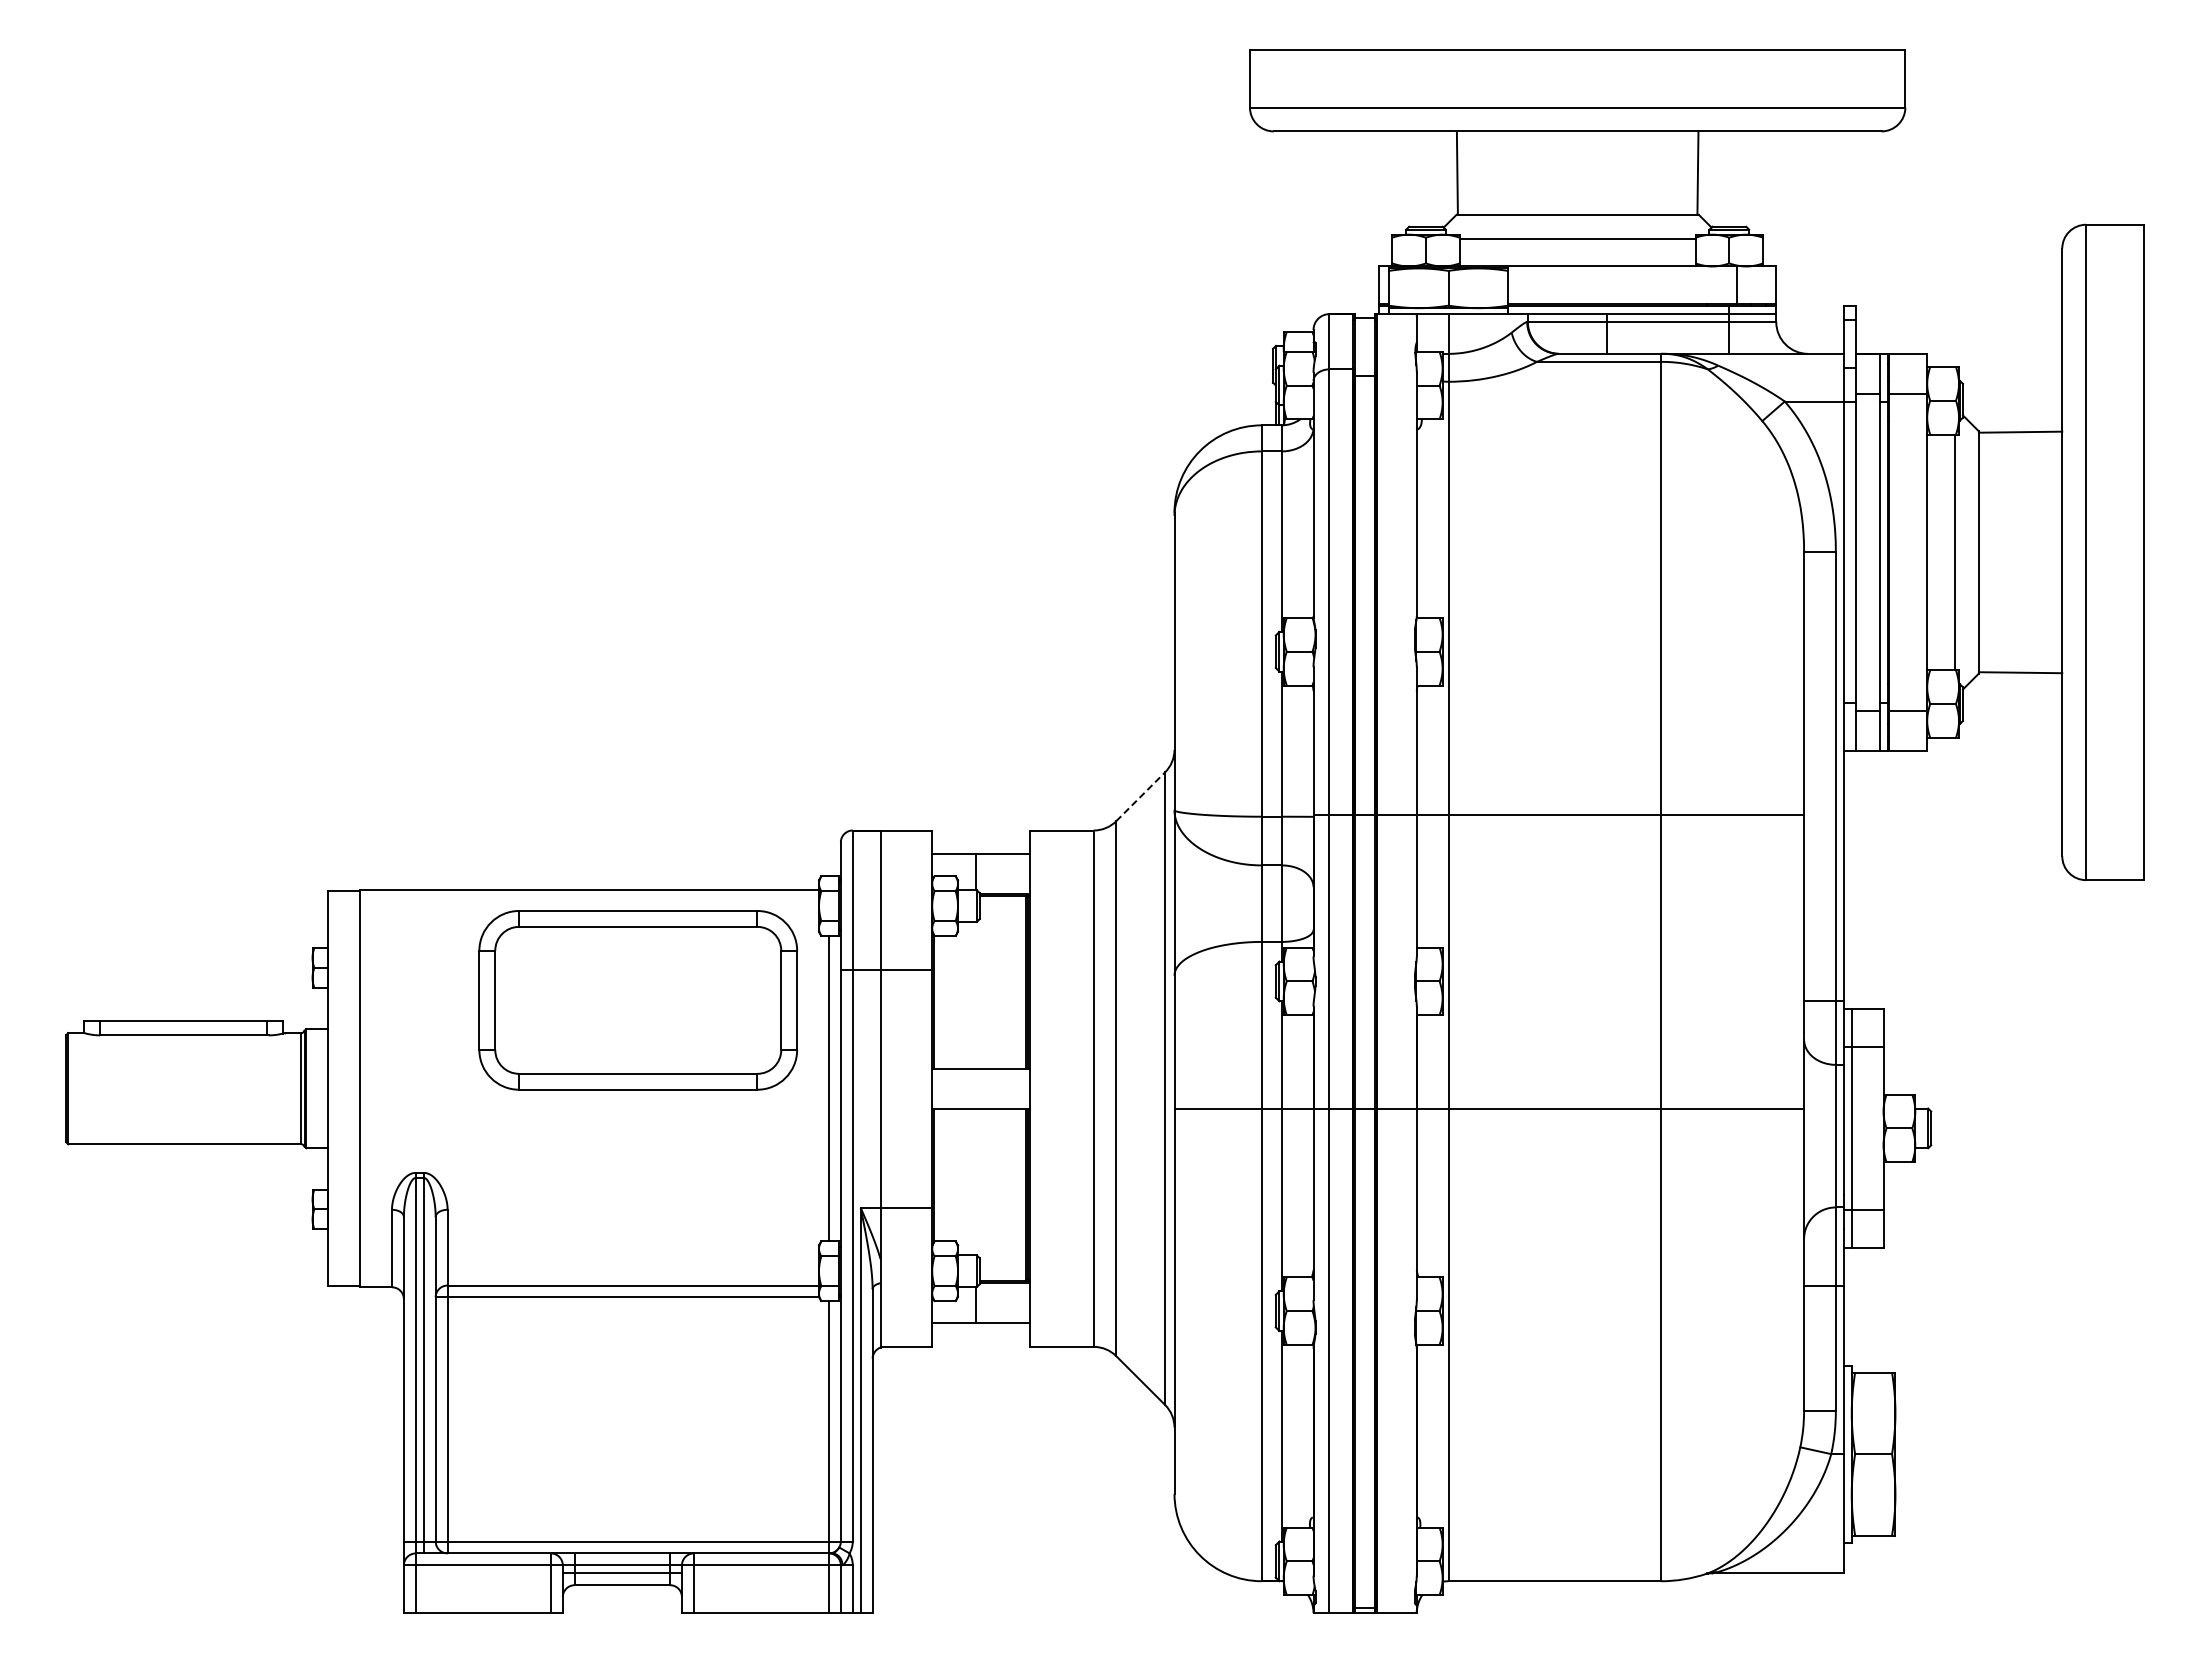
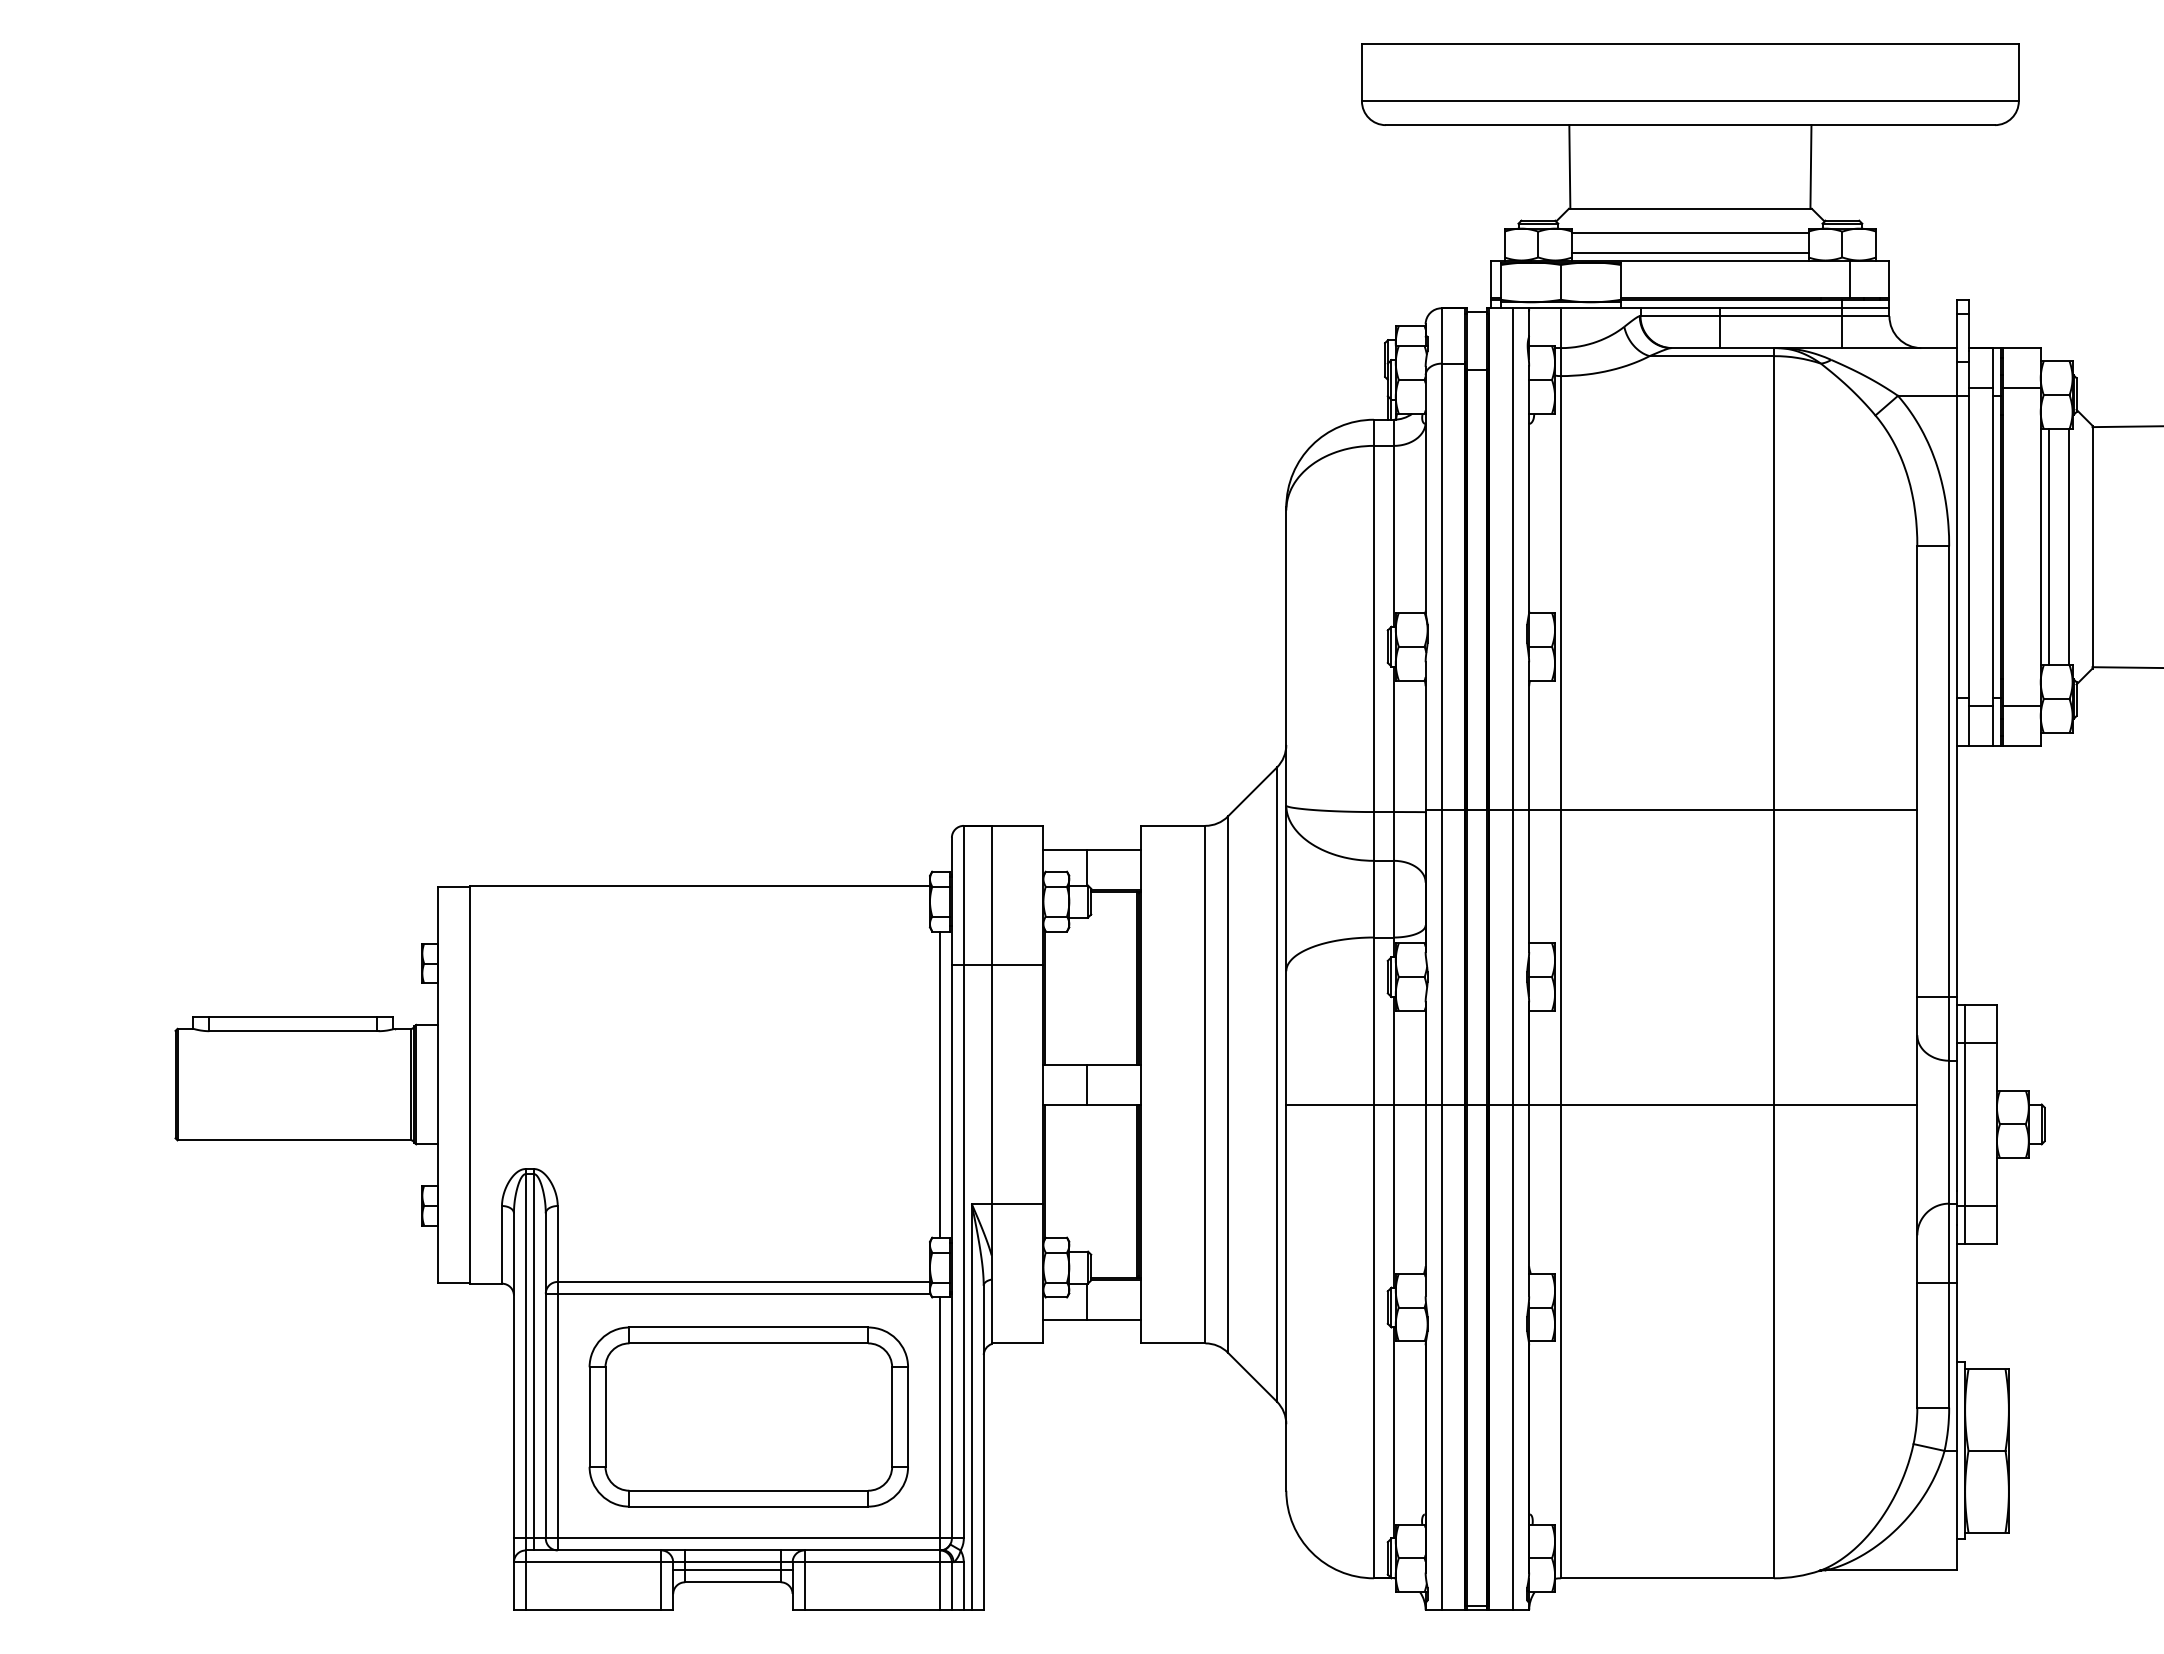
line: (1577, 258) -> (1690, 252), added
line: (1935, 552) -> (2049, 547), added
line: (1140, 796) -> (1252, 791), dashed -> solid
line: (1400, 963) -> (1512, 959), added
part: (637, 1000) -> (748, 1417), moved
line: (975, 1088) -> (1086, 1084), added

